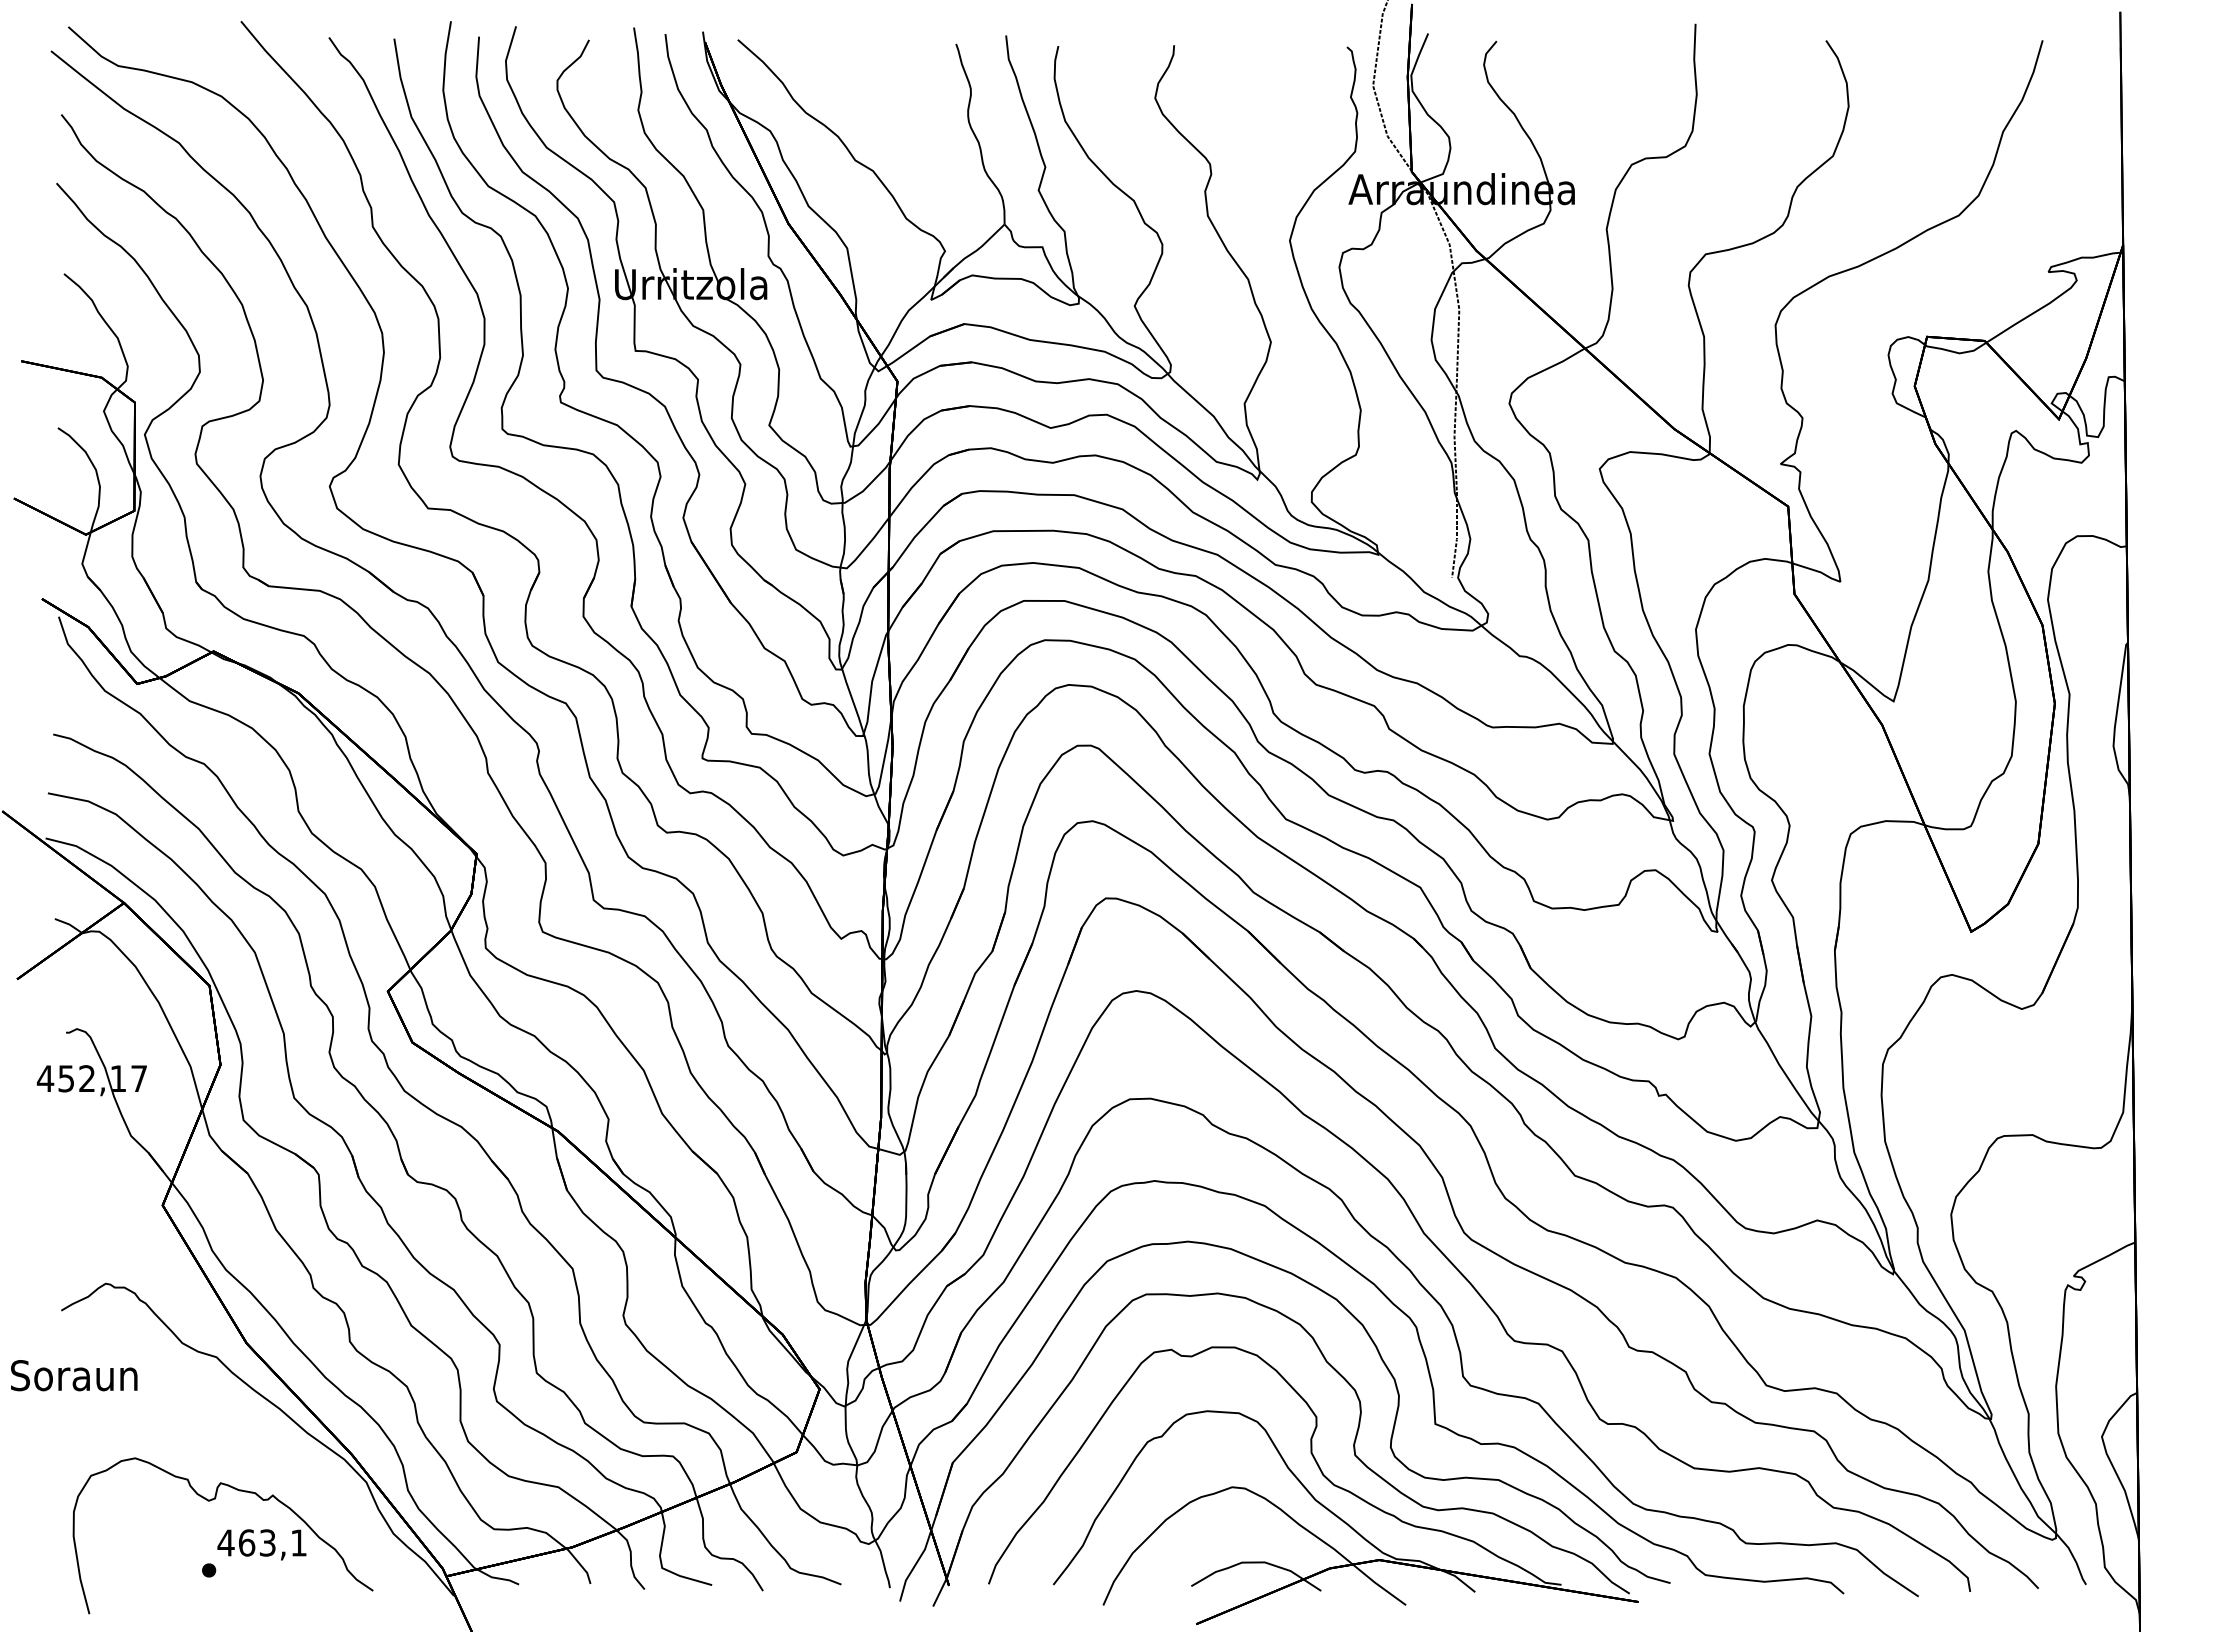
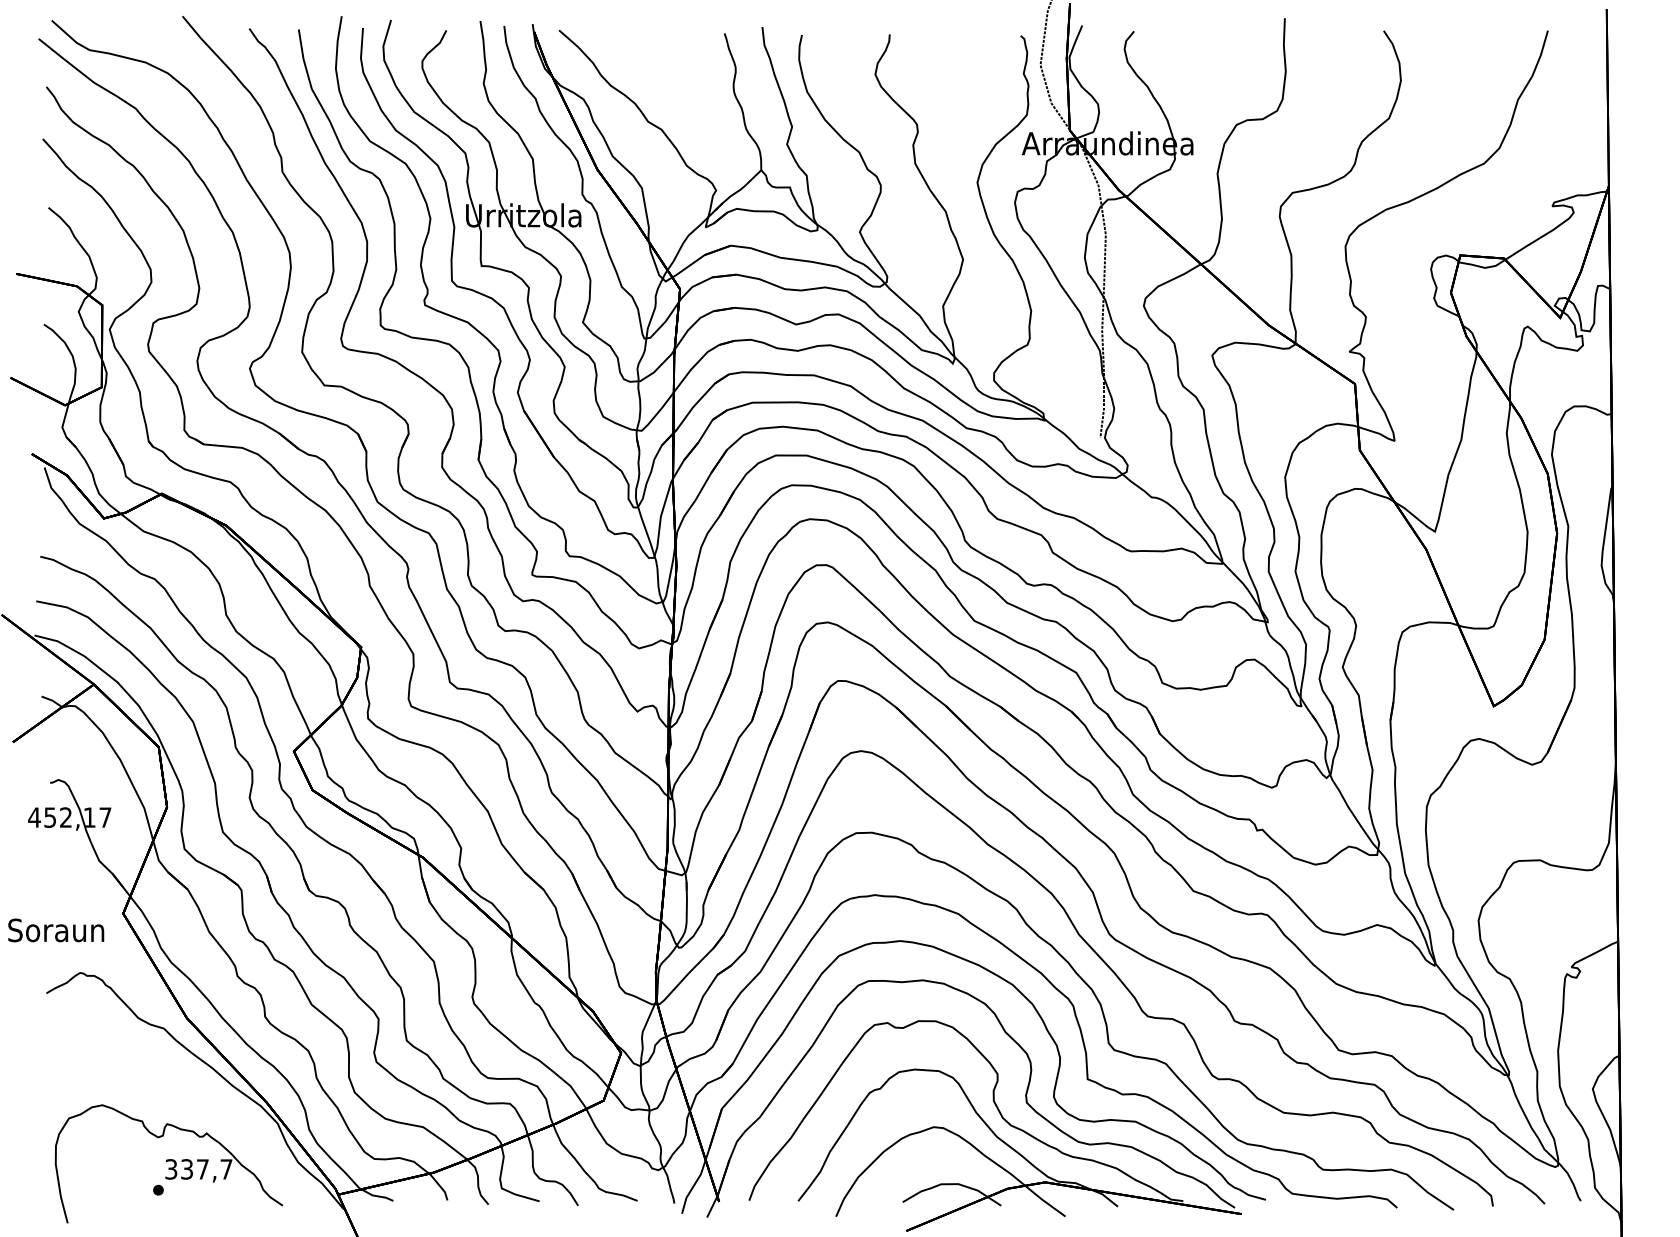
text: (74, 1375) -> (56, 930), moved
text: (261, 1542) -> (198, 1169), 463,1 -> 337,7

